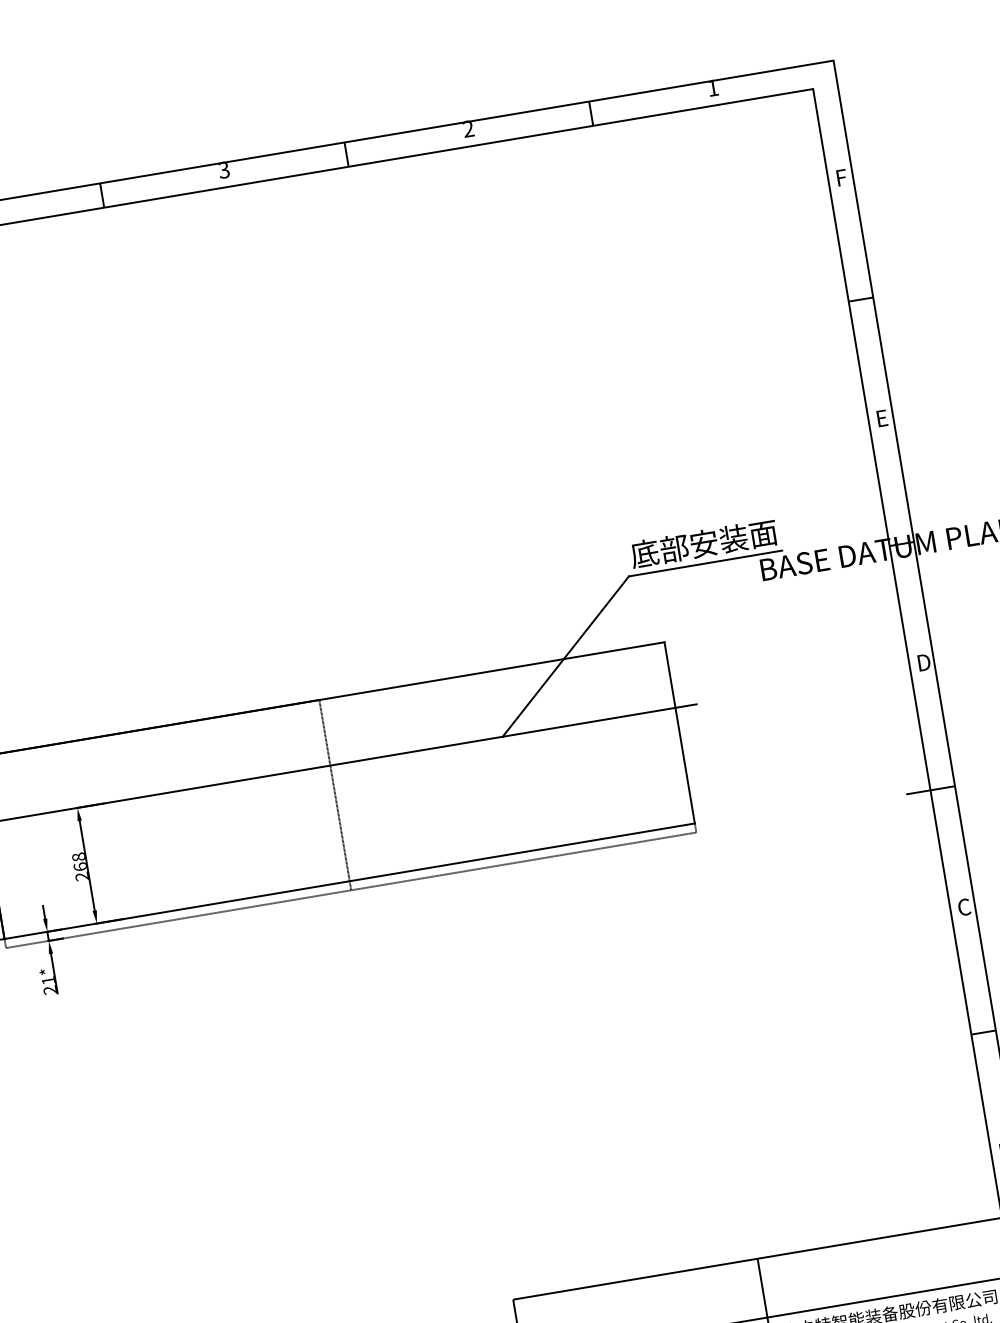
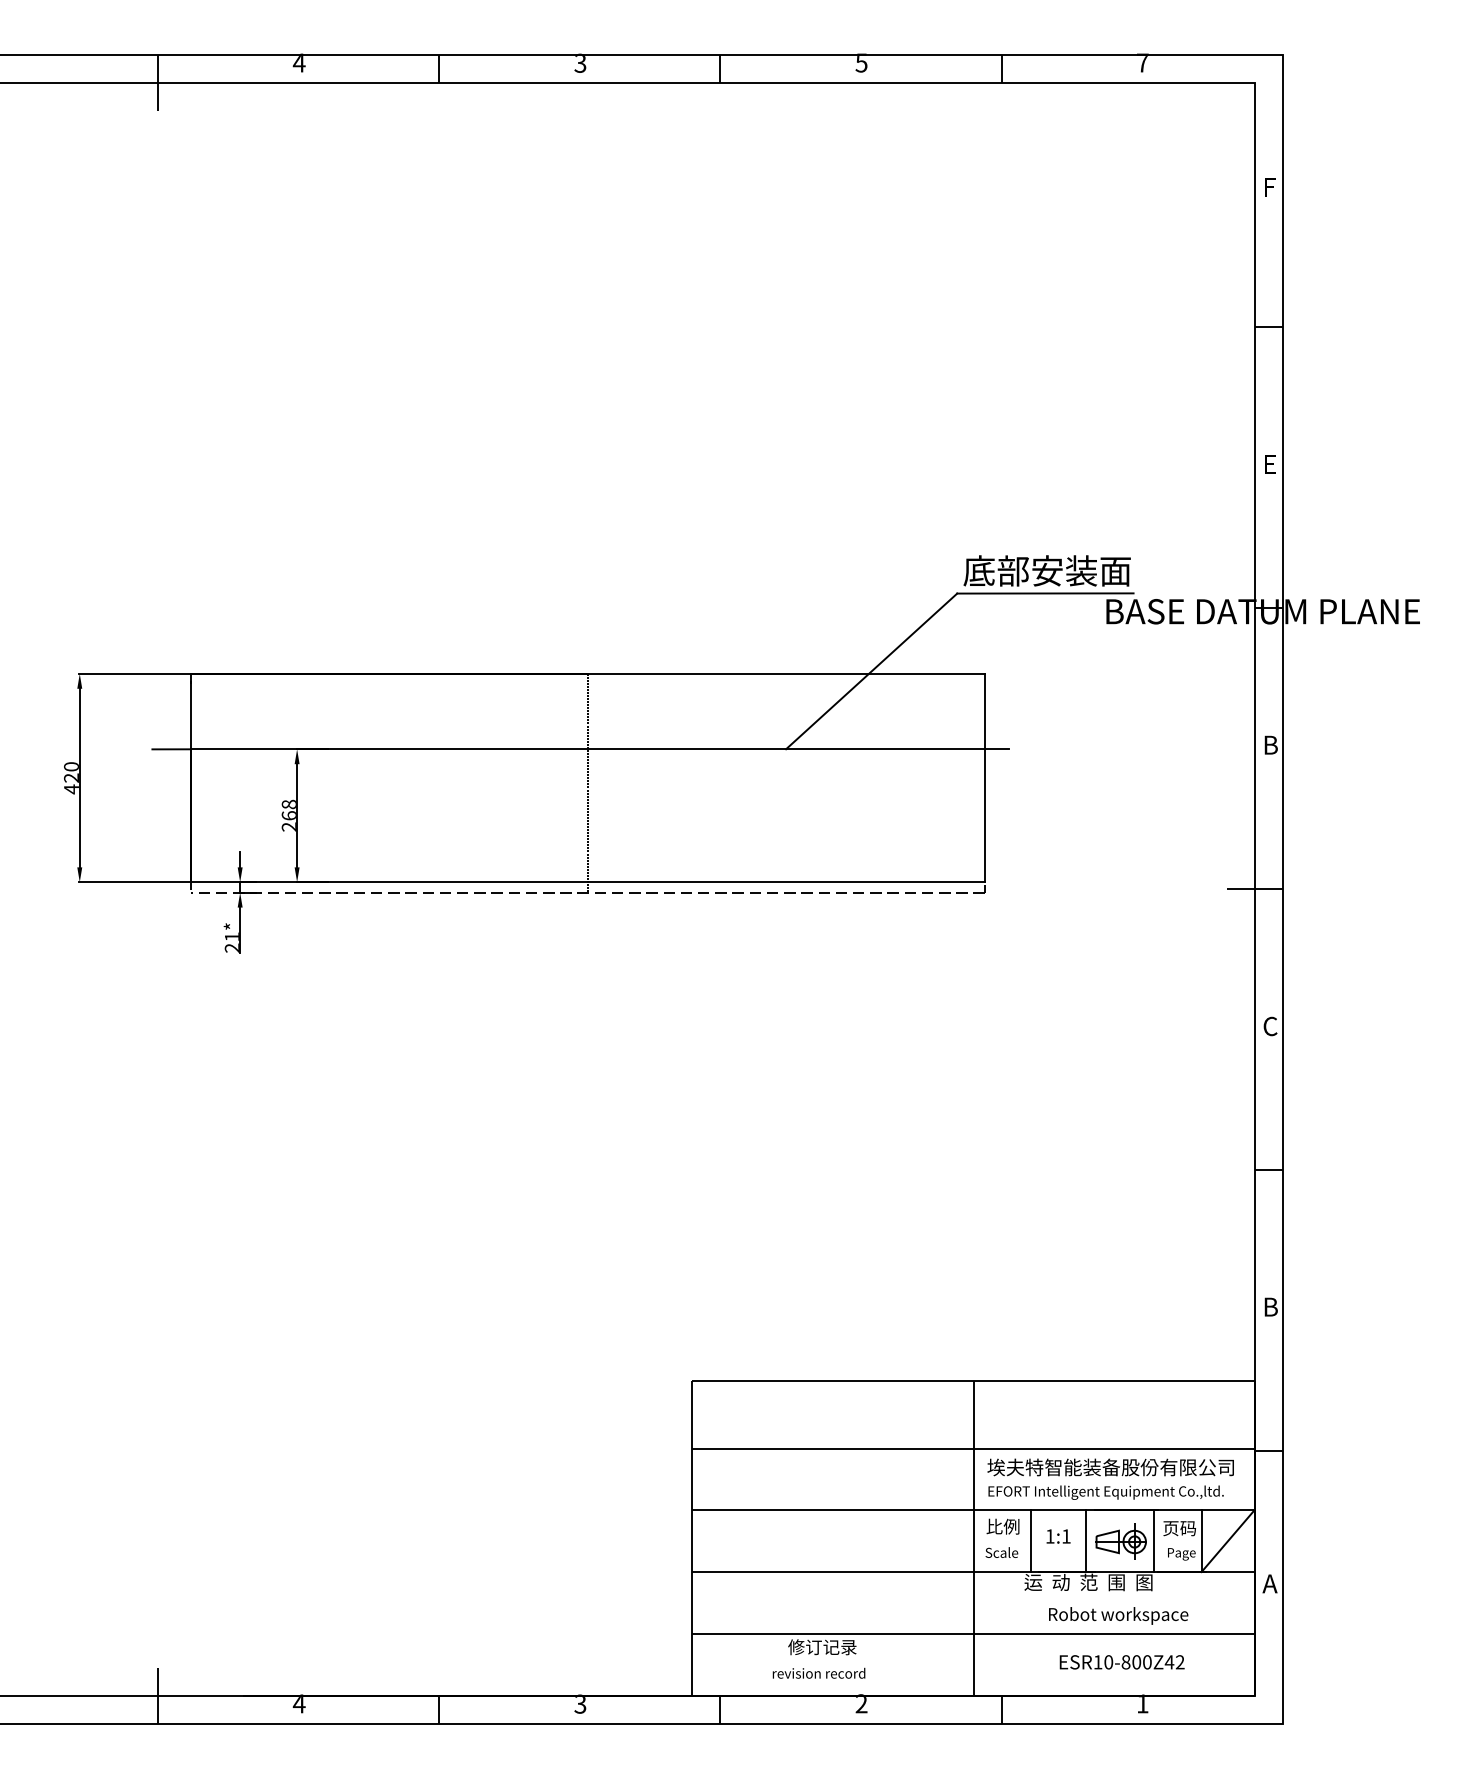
text: (712, 87) -> (1142, 62), 1 -> 7
text: (468, 128) -> (861, 62), 2 -> 5
text: (925, 662) -> (1272, 745), D -> B

